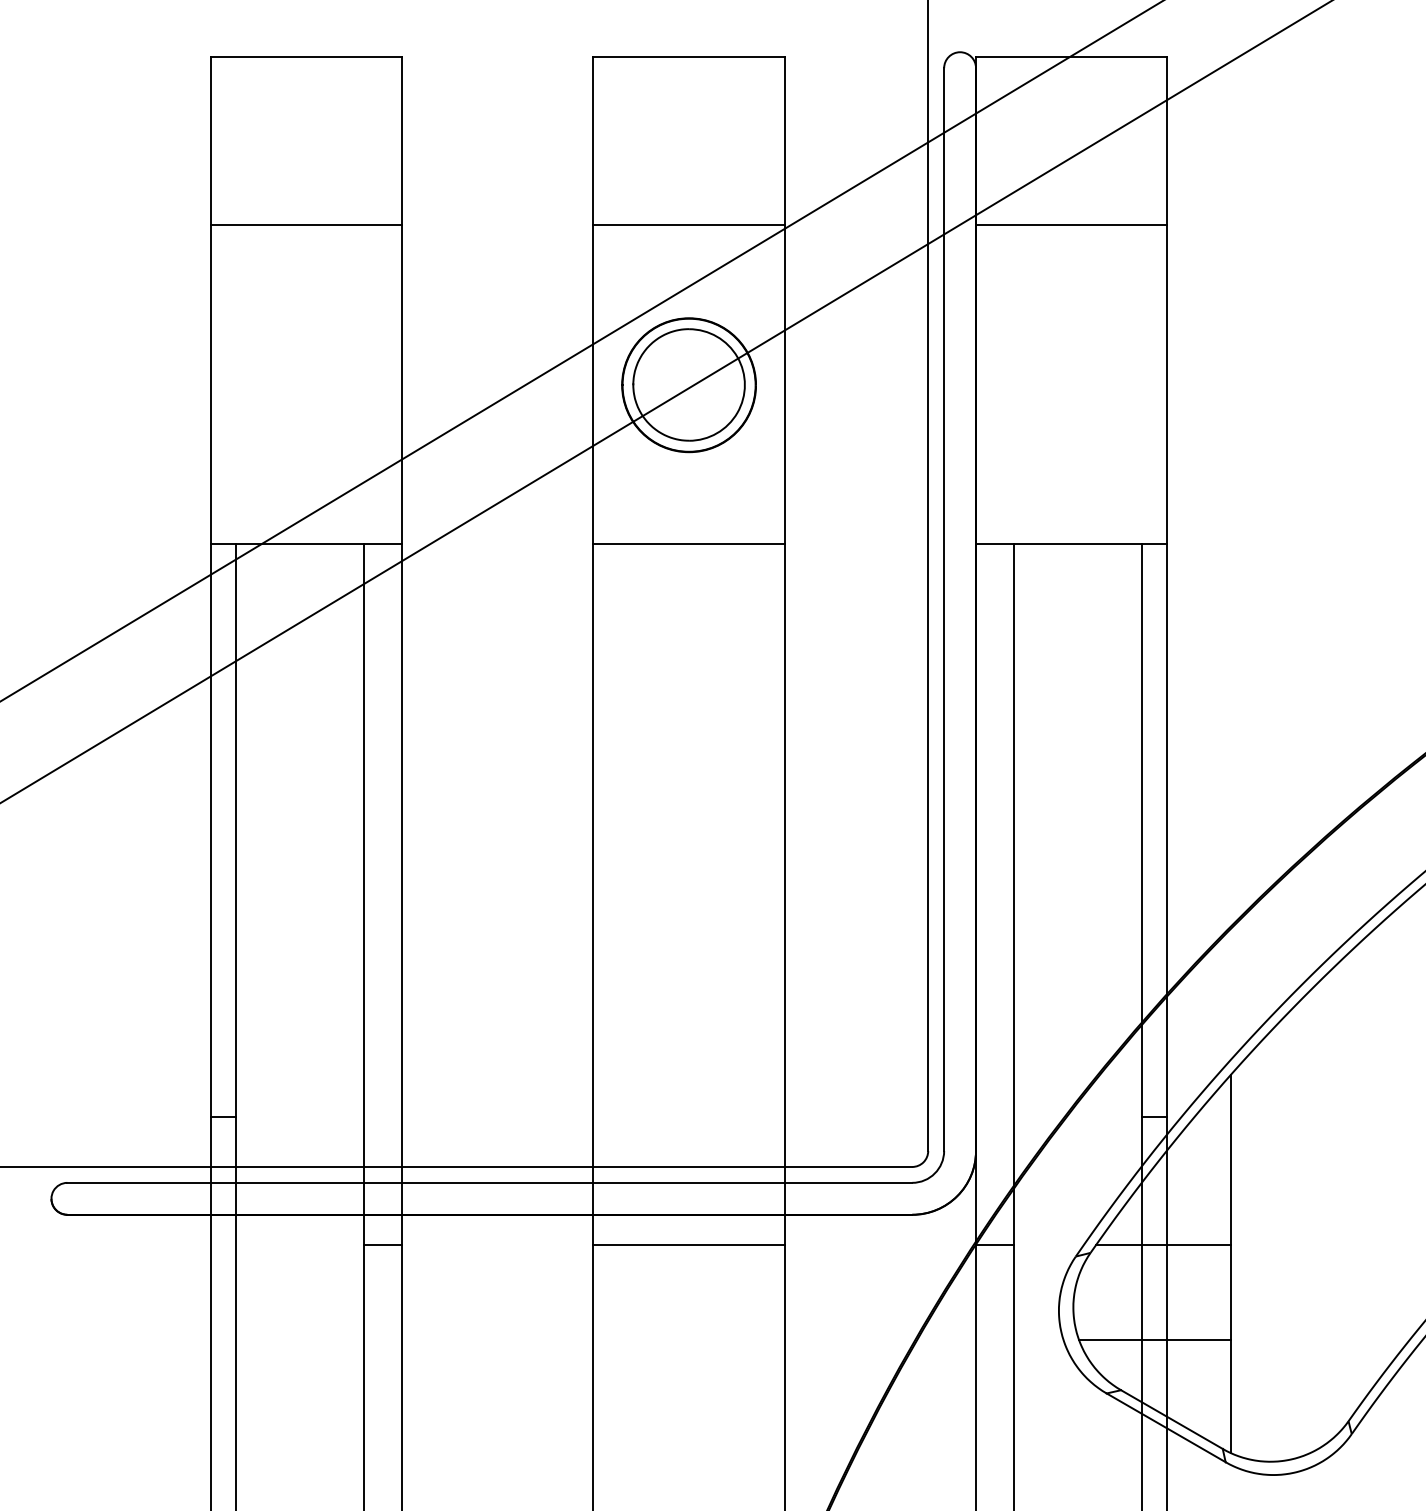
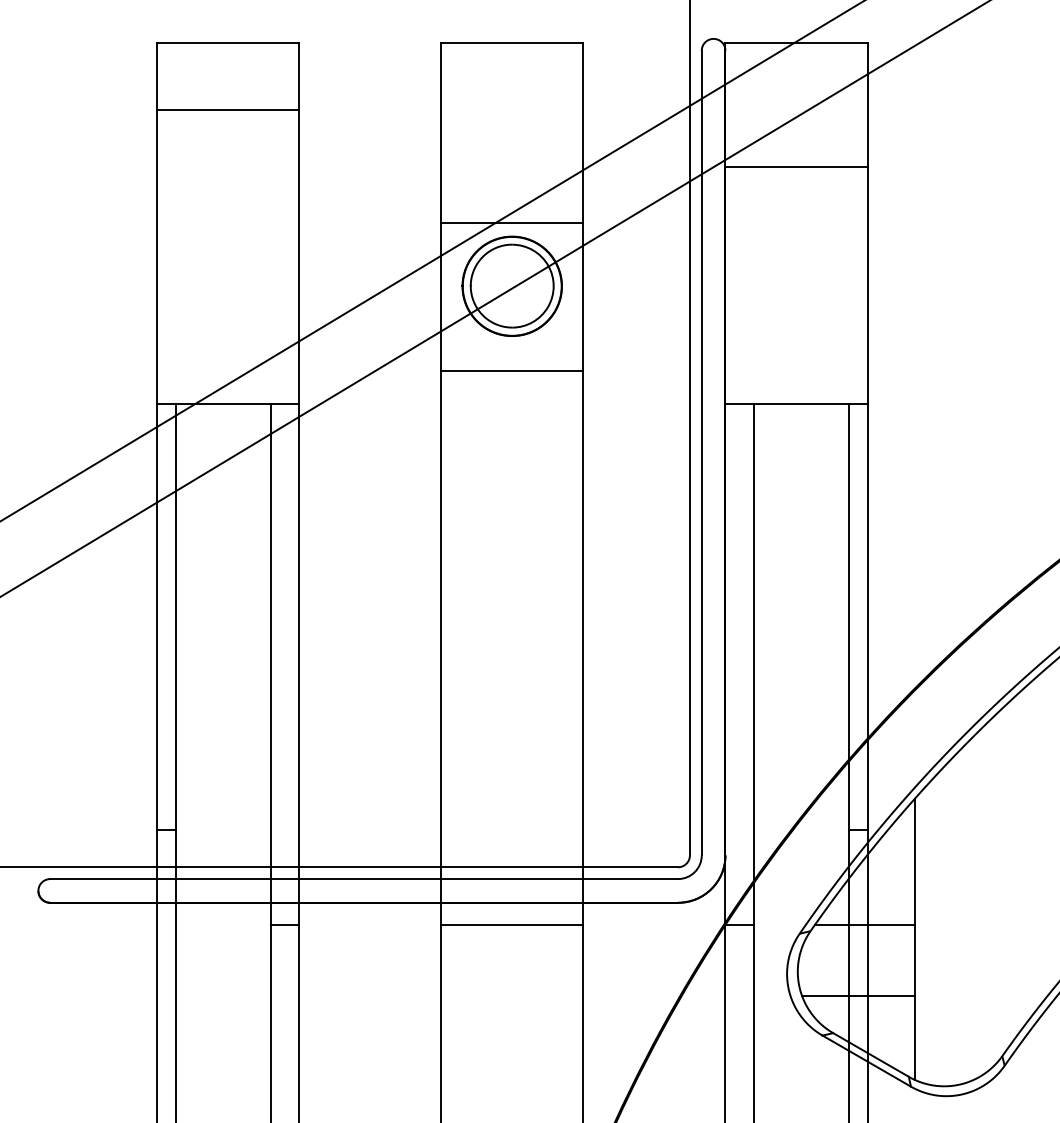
line: (305, 225) -> (227, 110), moved
line: (689, 225) -> (512, 223), moved
line: (689, 544) -> (512, 371), moved

